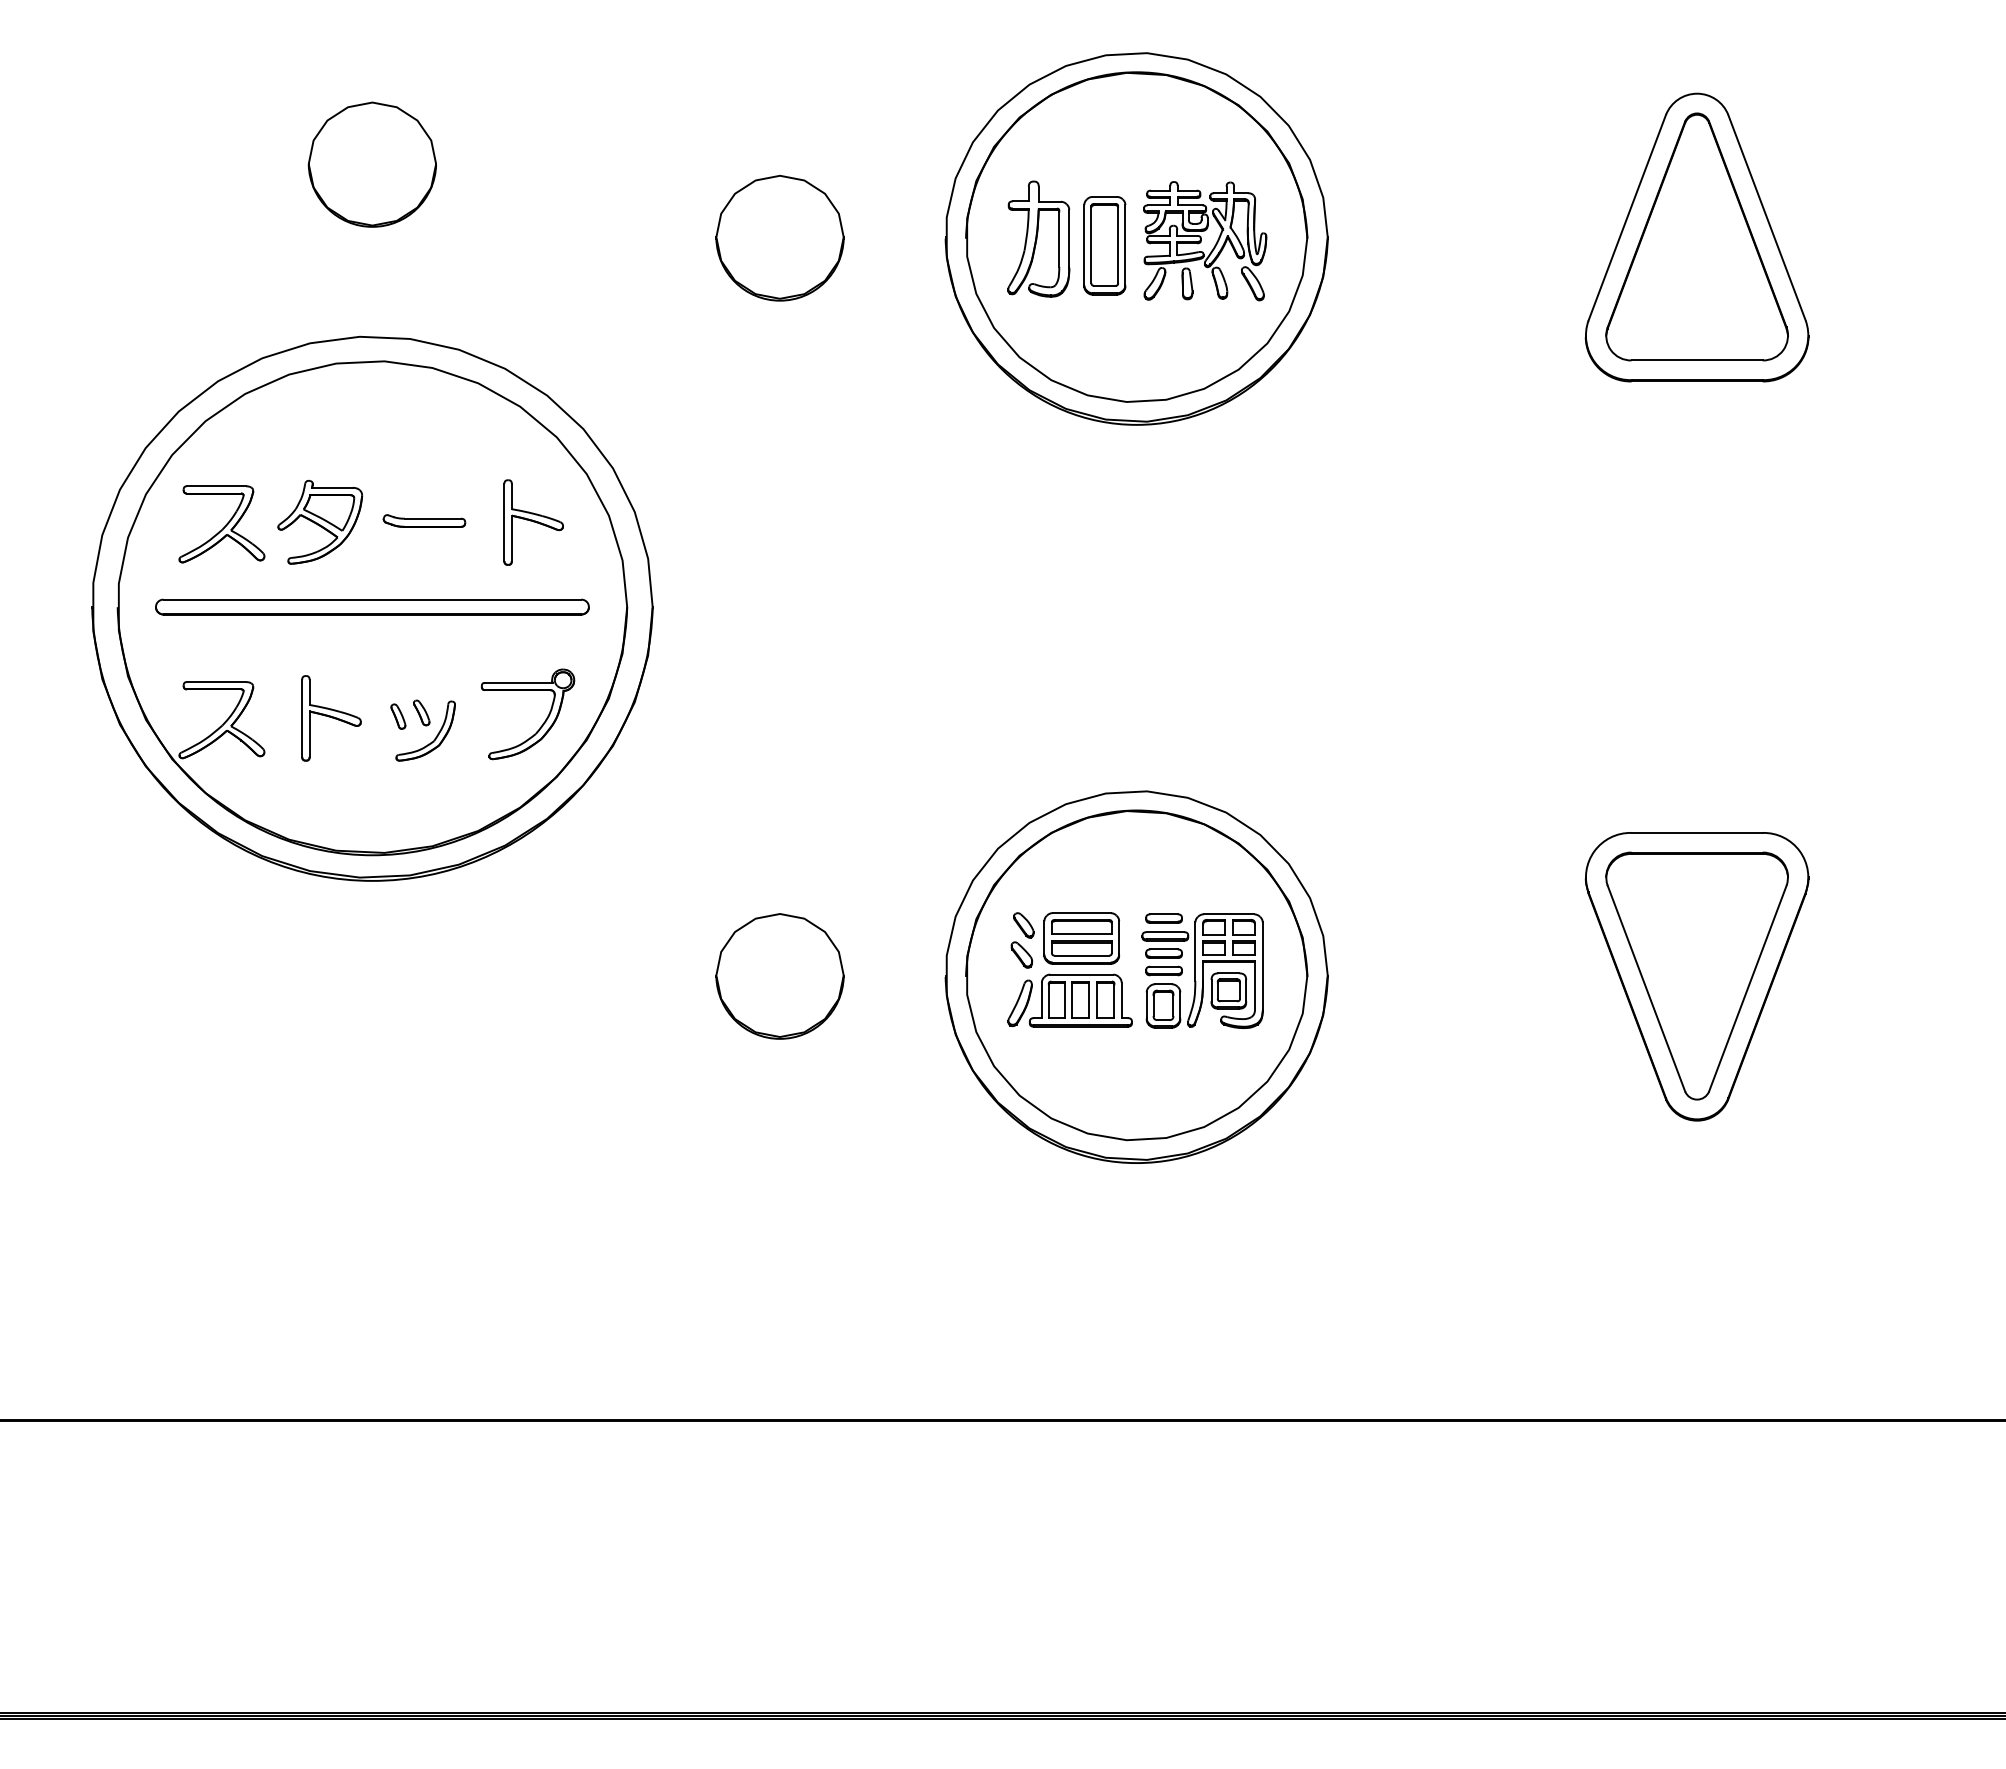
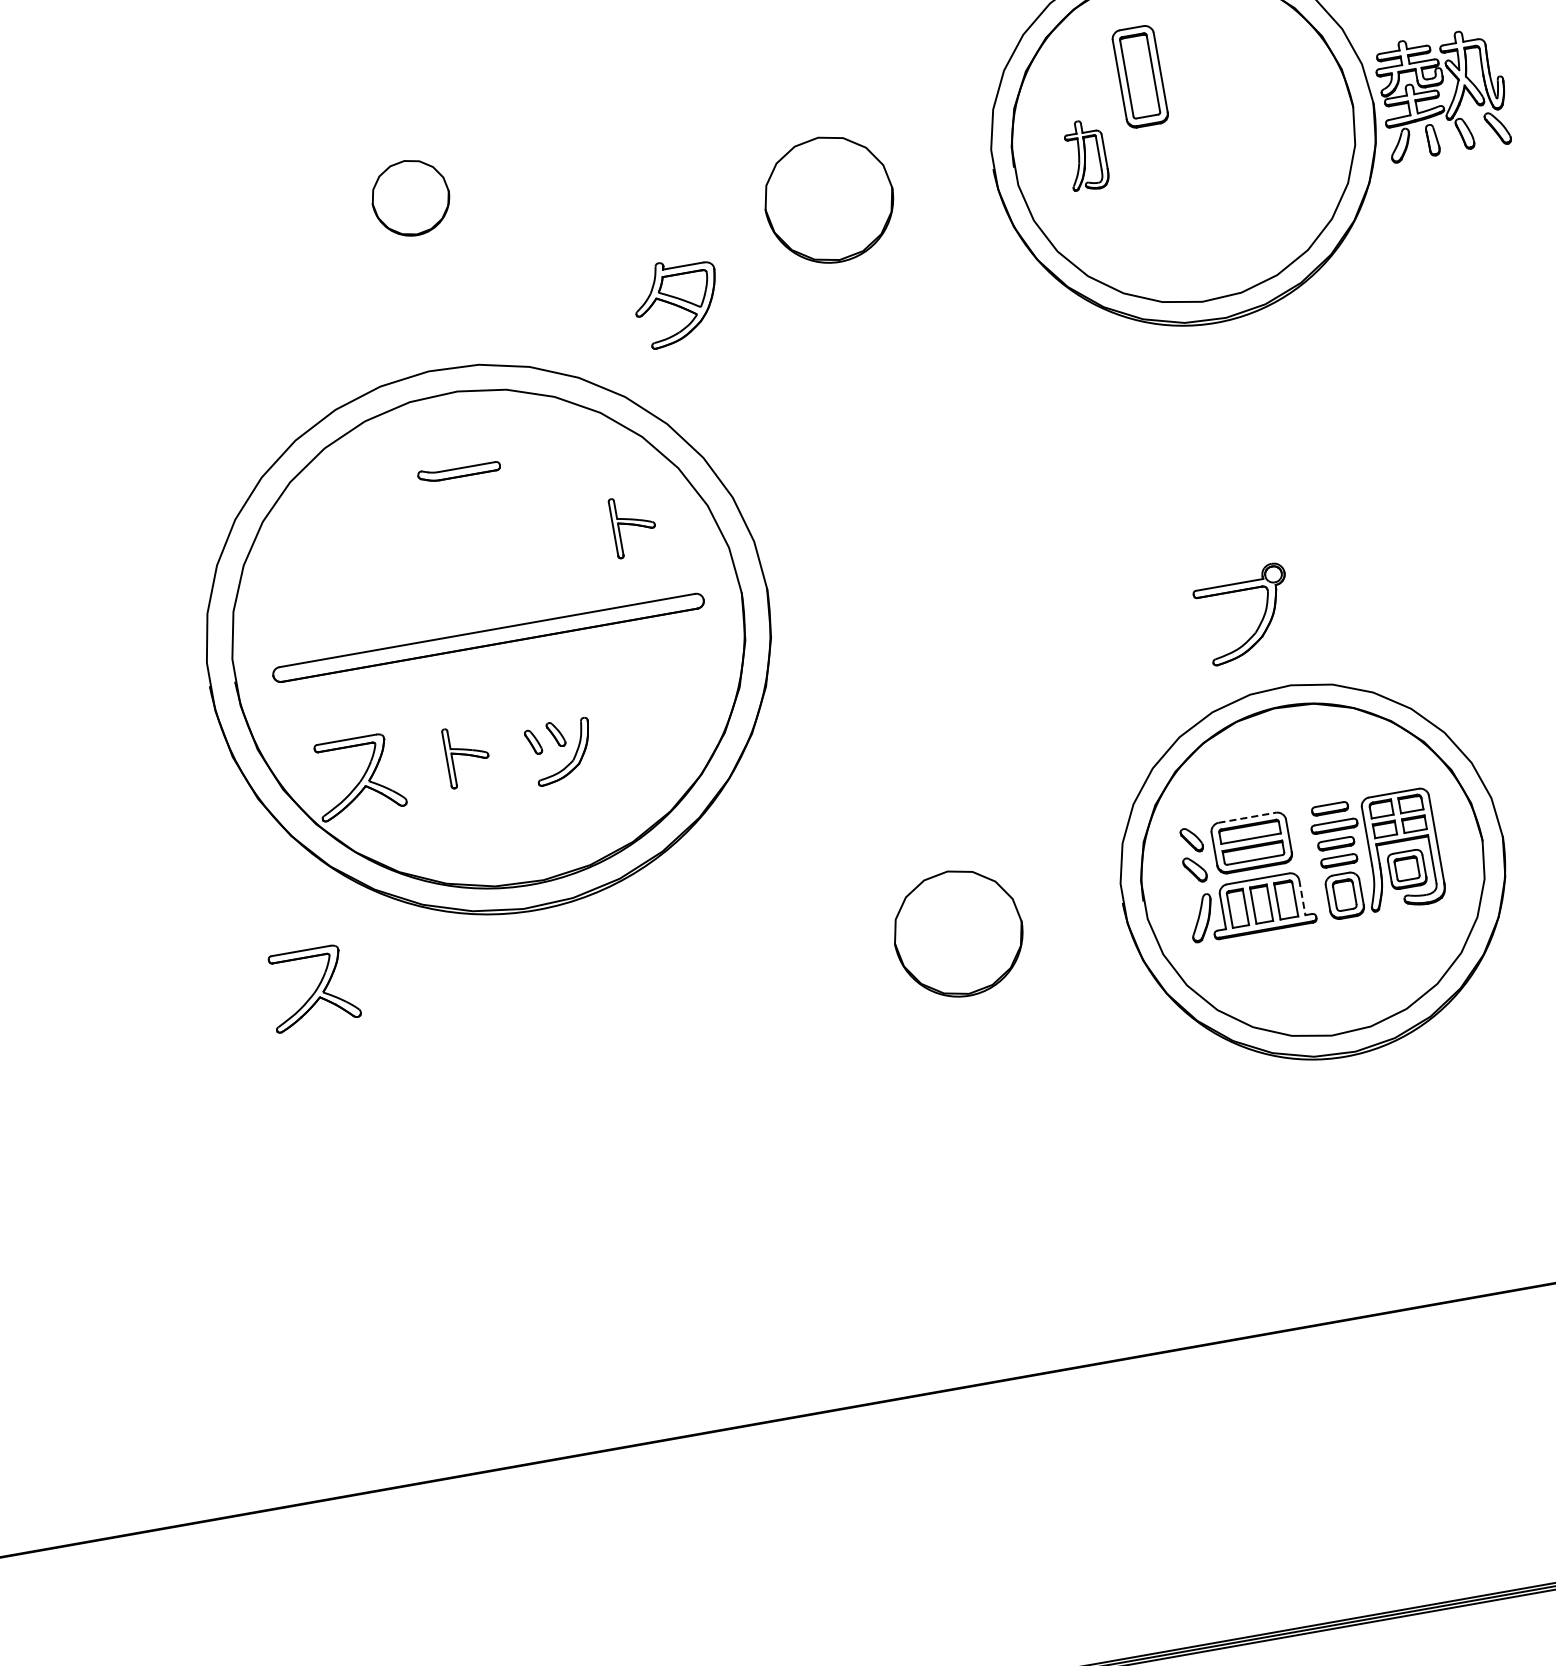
part: (371, 164) -> (410, 198), size x0.6
part: (1038, 238) -> (1086, 154), size x0.6
part: (1205, 241) -> (1443, 94), moved
part: (1104, 245) -> (1139, 76), moved
part: (424, 520) -> (459, 470), moved
part: (320, 521) -> (677, 301), moved
part: (533, 522) -> (633, 525), size x0.7
part: (221, 524) -> (312, 988), moved
part: (331, 718) -> (467, 755), size x0.7
part: (542, 723) -> (1260, 621), moved
line: (1082, 913) -> (1248, 818), solid -> dashed
line: (1121, 1000) -> (1302, 897), solid -> dashed

